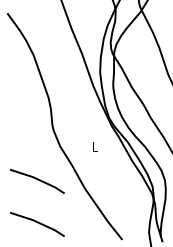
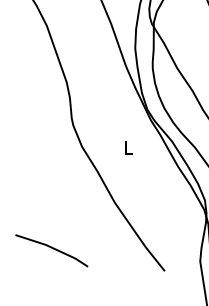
line: (37, 180) -> (52, 192), removed

